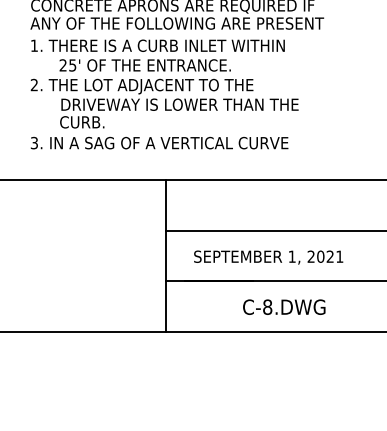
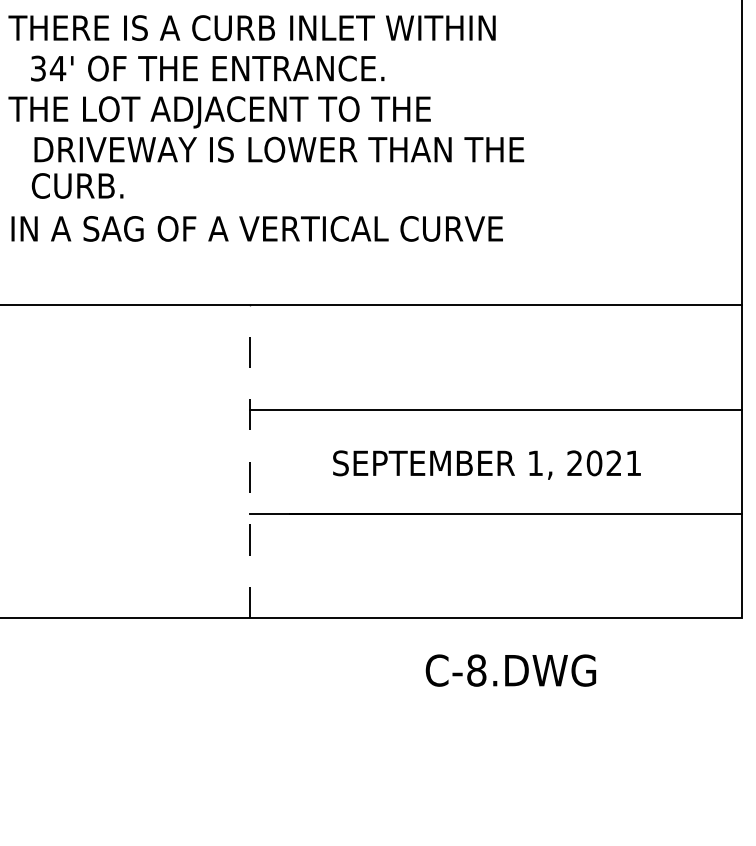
text: (67, 65) -> (47, 68), 25' -> 34'
line: (165, 255) -> (249, 460), solid -> dashed
text: (268, 257) -> (486, 464), moved
text: (284, 306) -> (511, 669), moved

